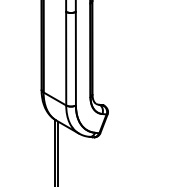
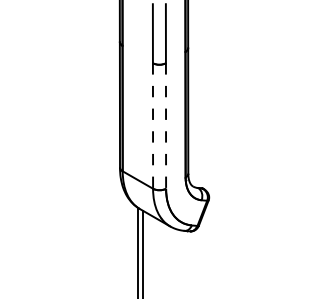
line: (76, 58) -> (166, 125), solid -> dashed
line: (66, 59) -> (153, 126), solid -> dashed

